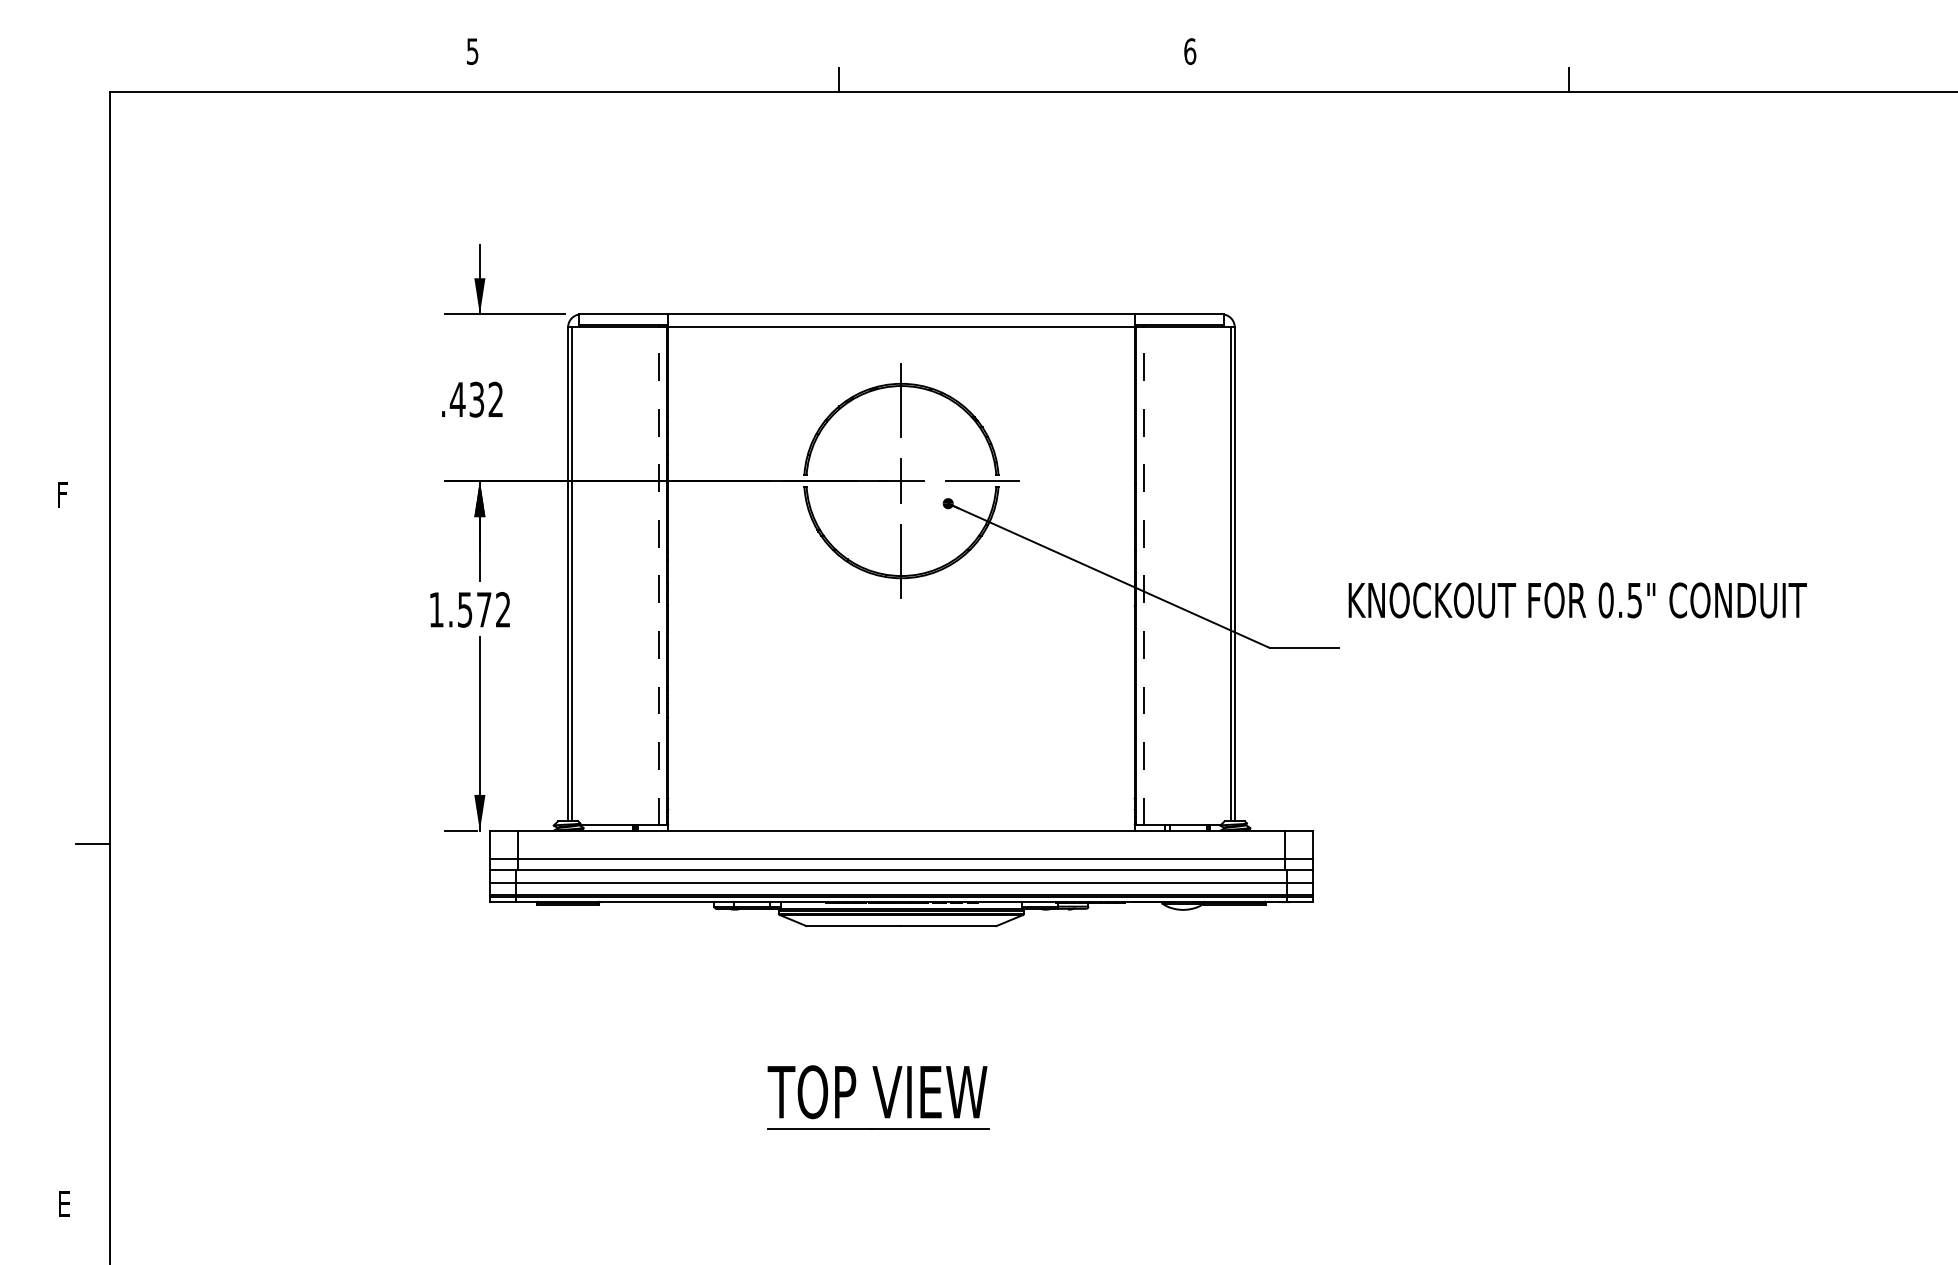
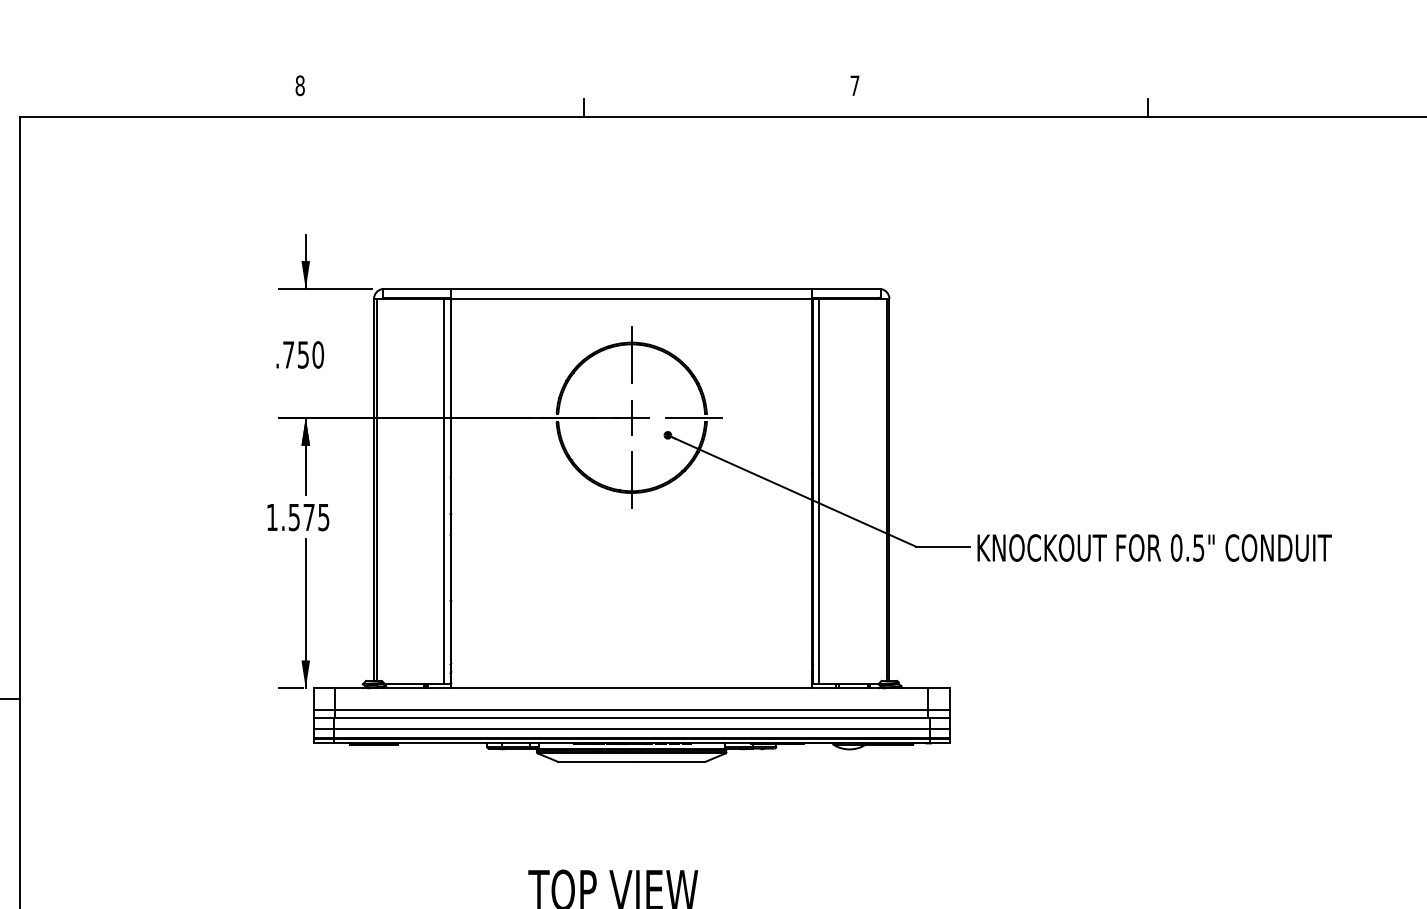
text: (472, 51) -> (300, 85), 5 -> 8
text: (1190, 51) -> (855, 85), 6 -> 7
text: (476, 399) -> (303, 354), .432 -> .750
line: (659, 575) -> (444, 490), dashed -> solid
line: (1143, 575) -> (818, 490), dashed -> solid
text: (1577, 600) -> (1154, 548), moved
text: (503, 609) -> (324, 517), 1.572 -> 1.575

